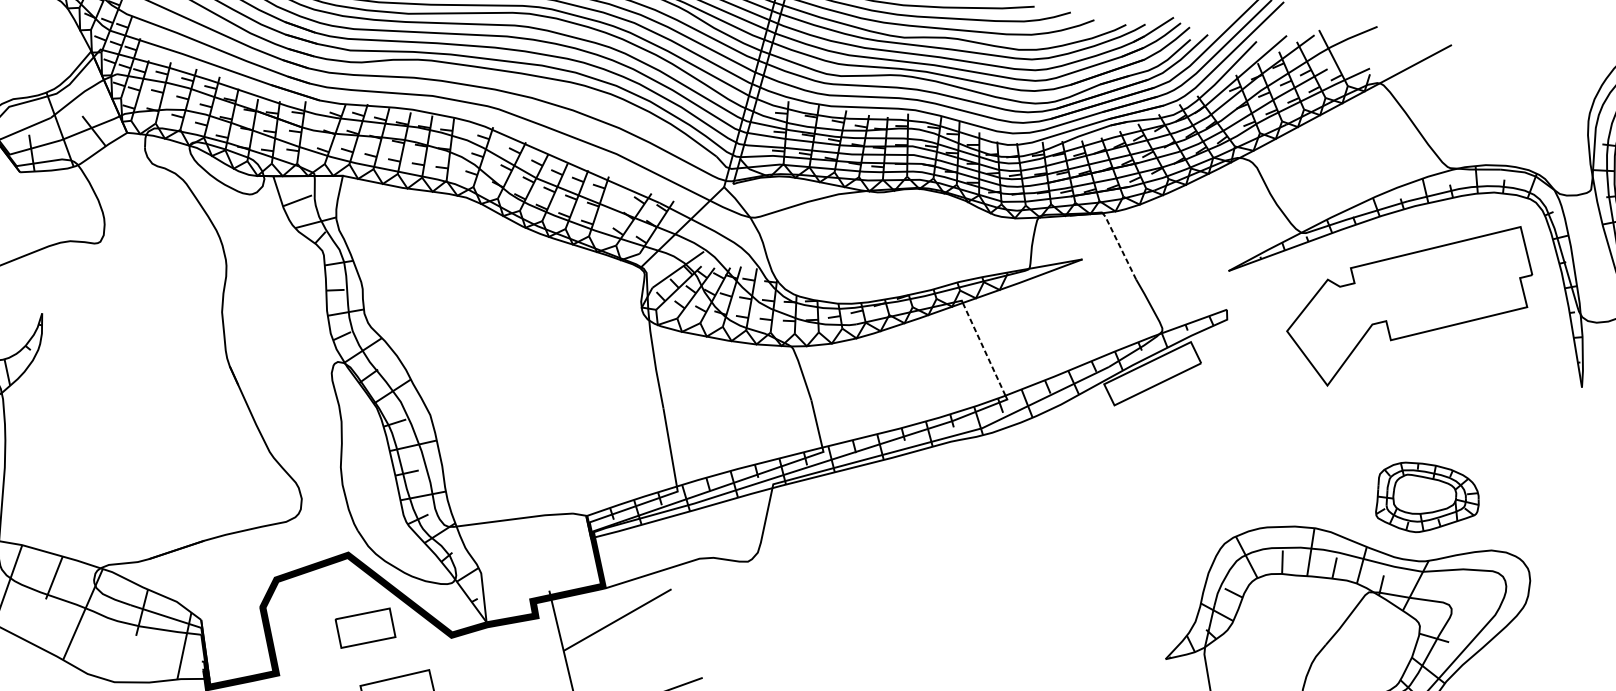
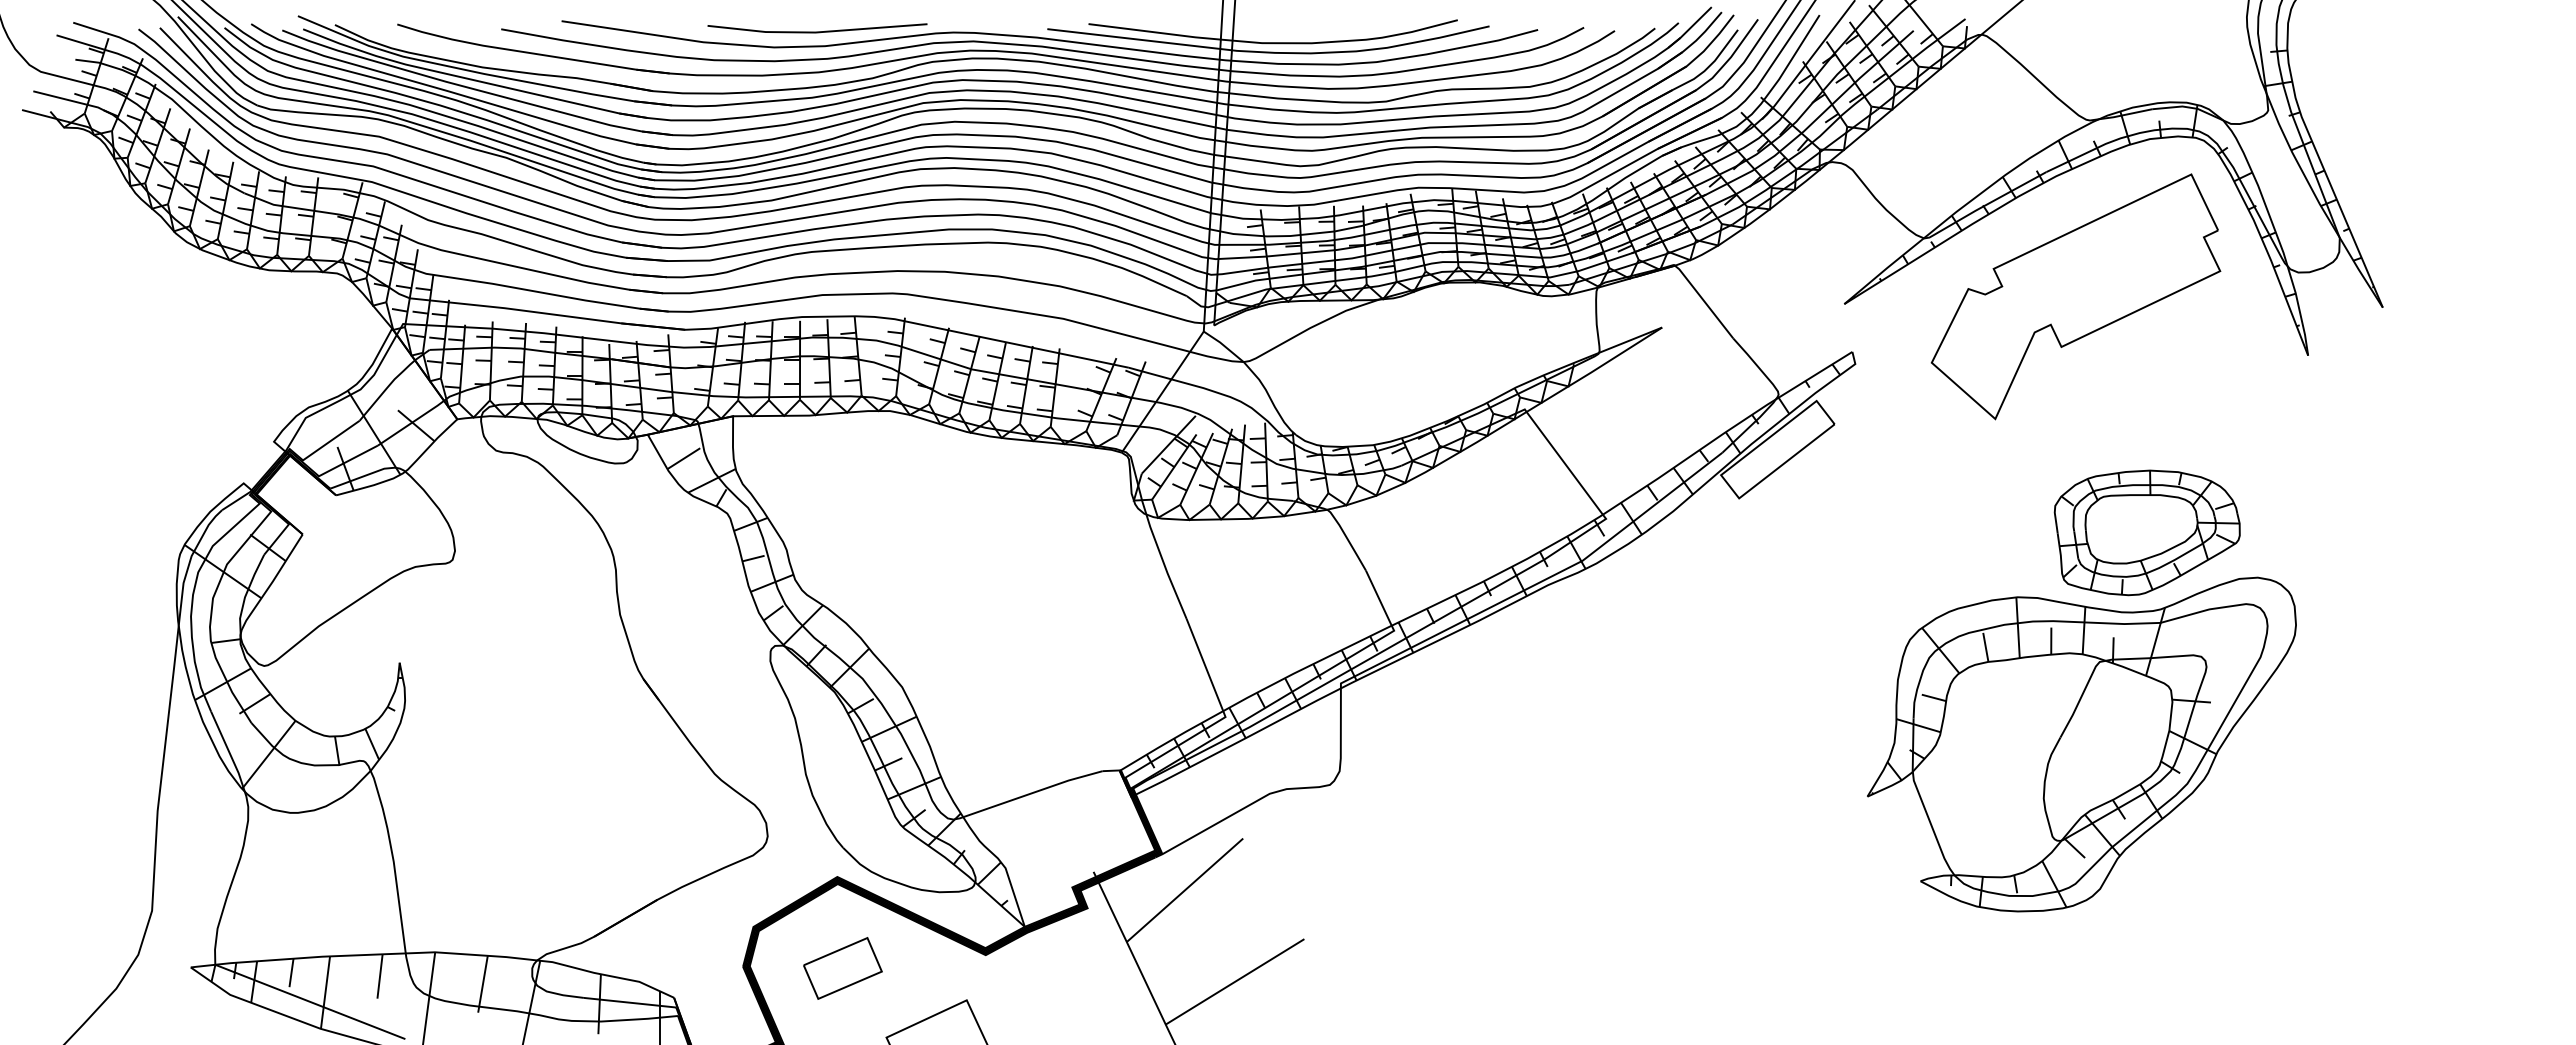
line: (1119, 245) -> (1703, 300), dashed -> solid
line: (984, 349) -> (1565, 463), dashed -> solid
part: (1426, 498) -> (2146, 532), size x1.43
part: (365, 628) -> (842, 968), moved

